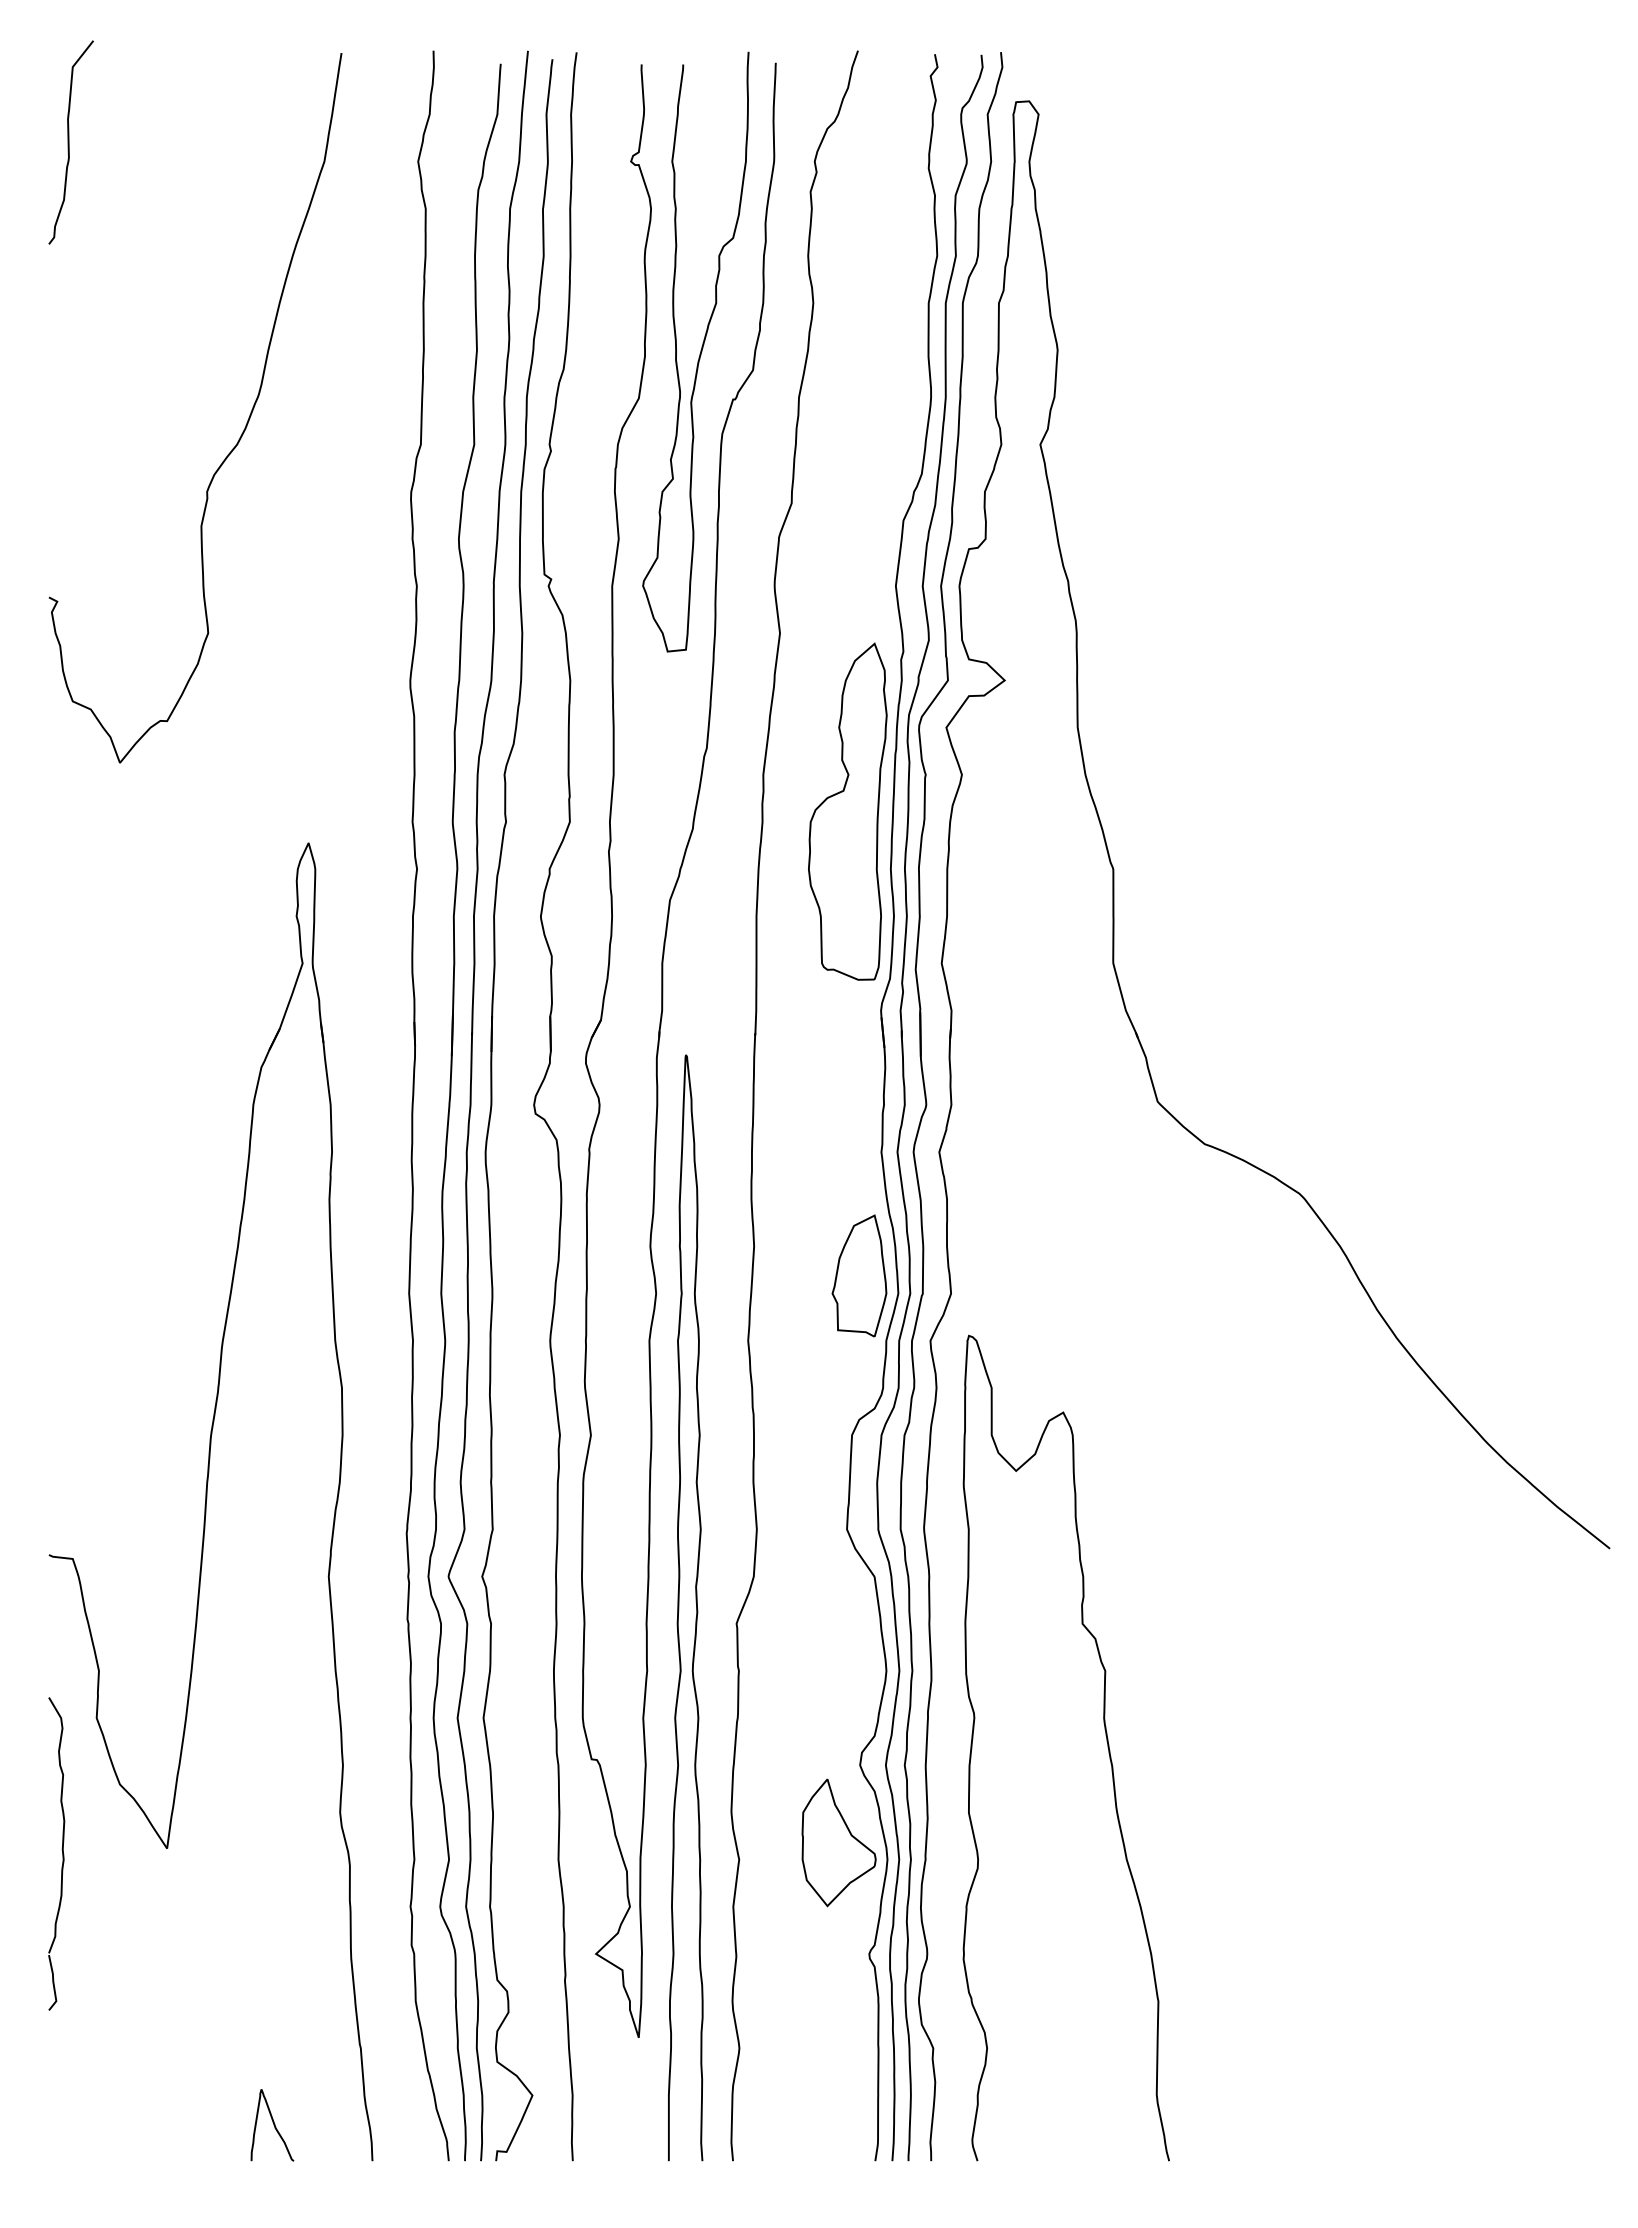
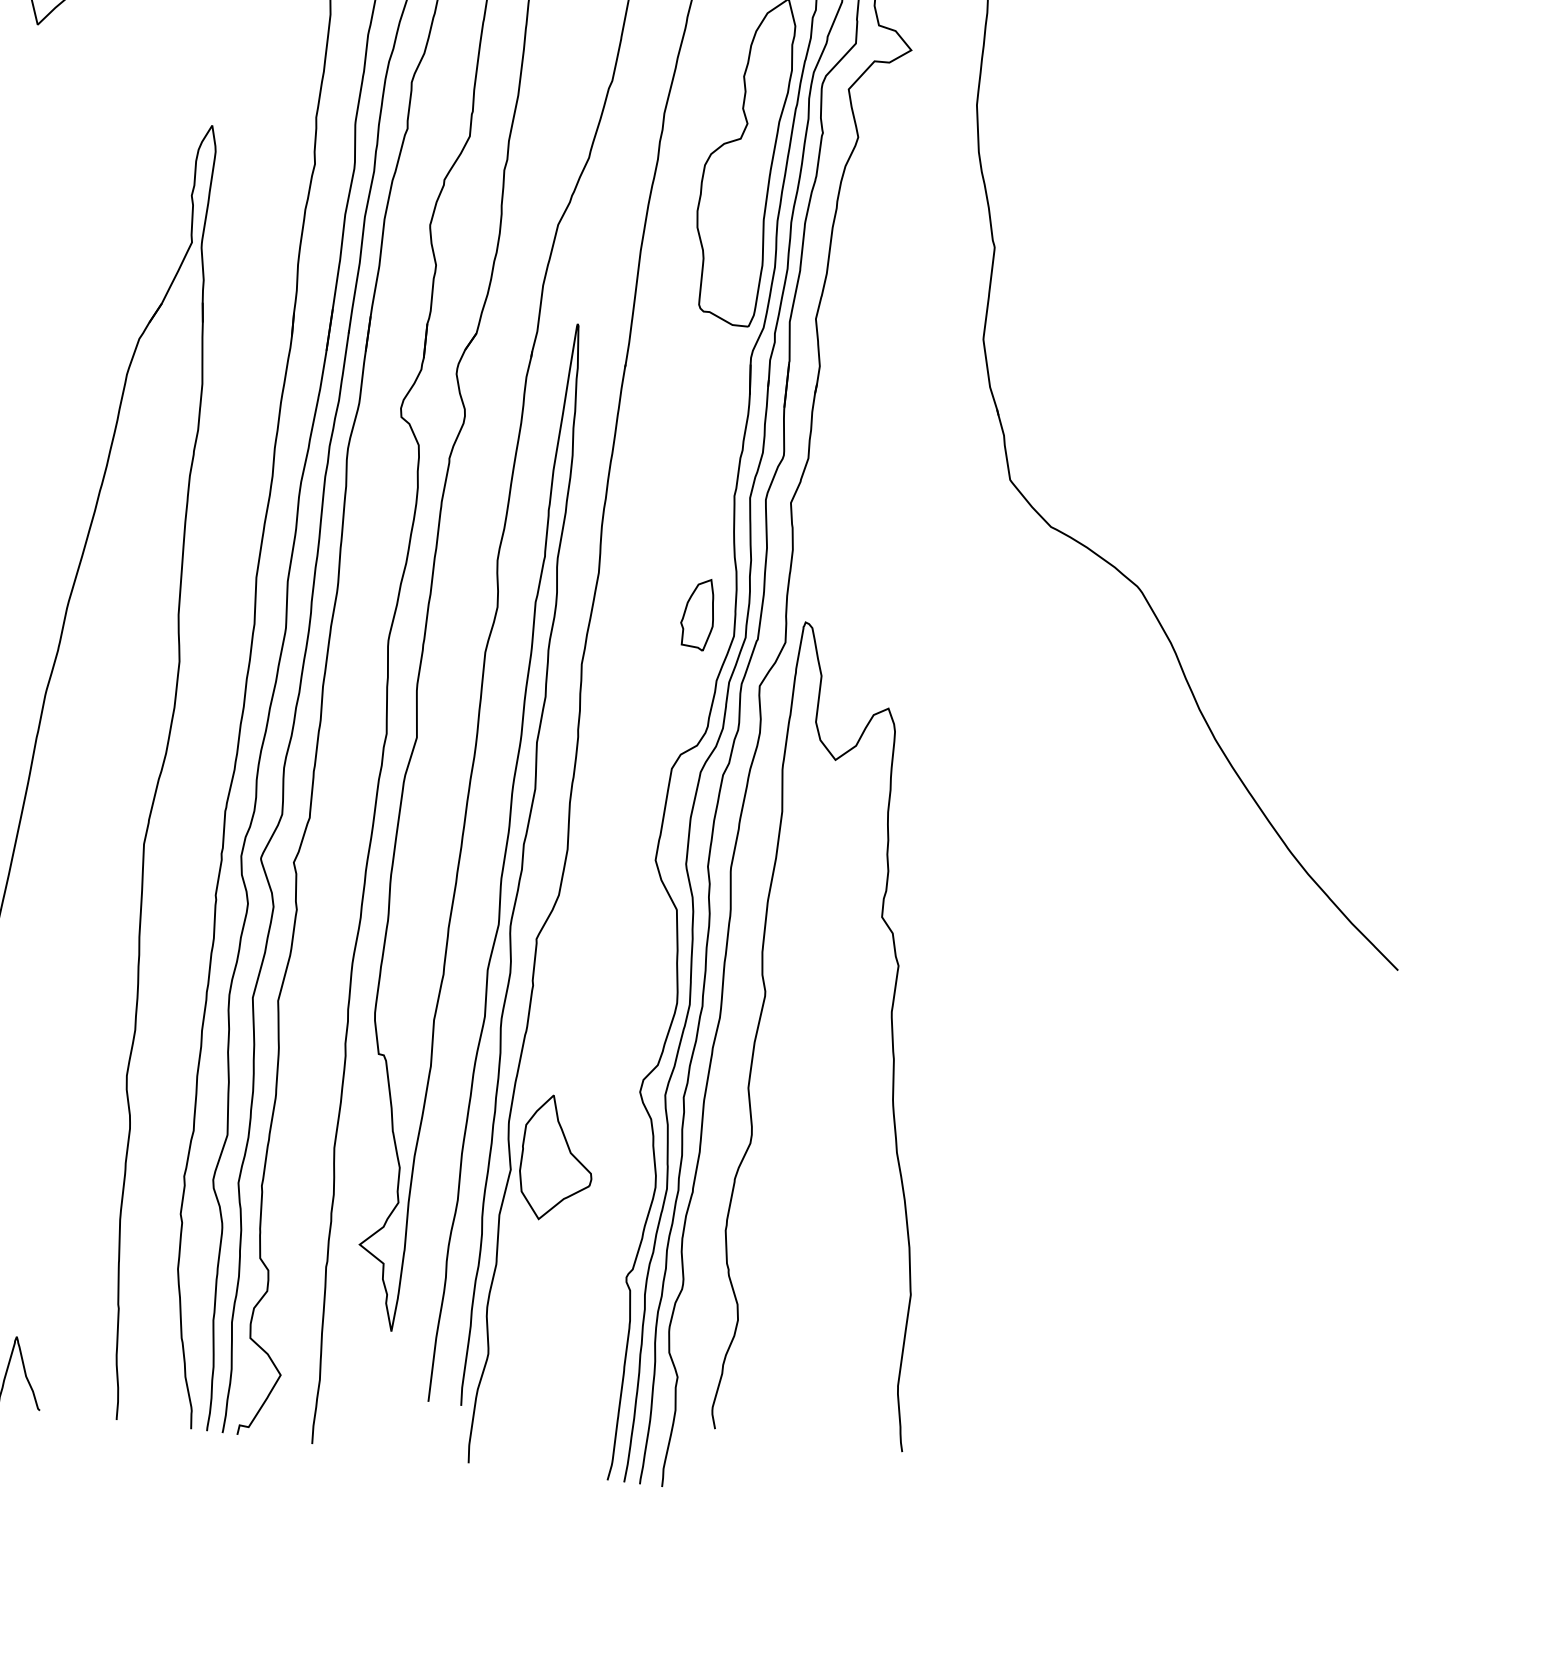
part: (859, 1275) -> (698, 613), size x0.6
curve: (679, 1607) -> (505, 862), moved
curve: (1106, 1741) -> (891, 1034), moved
part: (838, 1842) -> (557, 1158), moved

